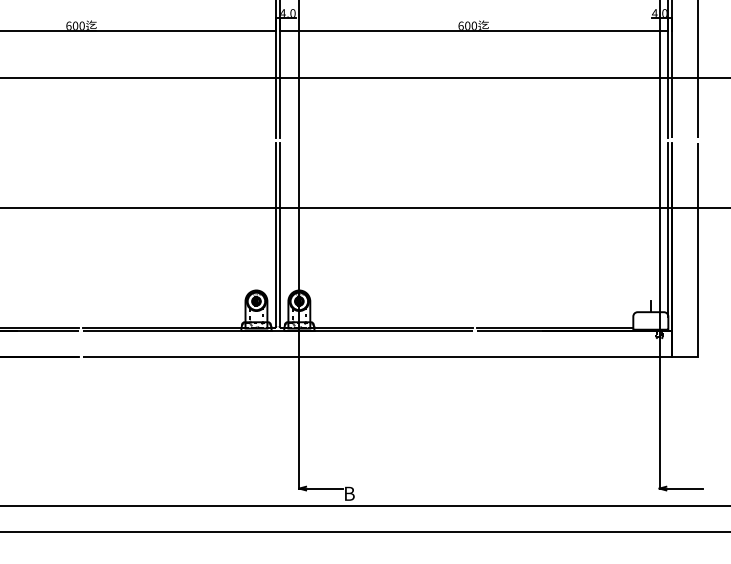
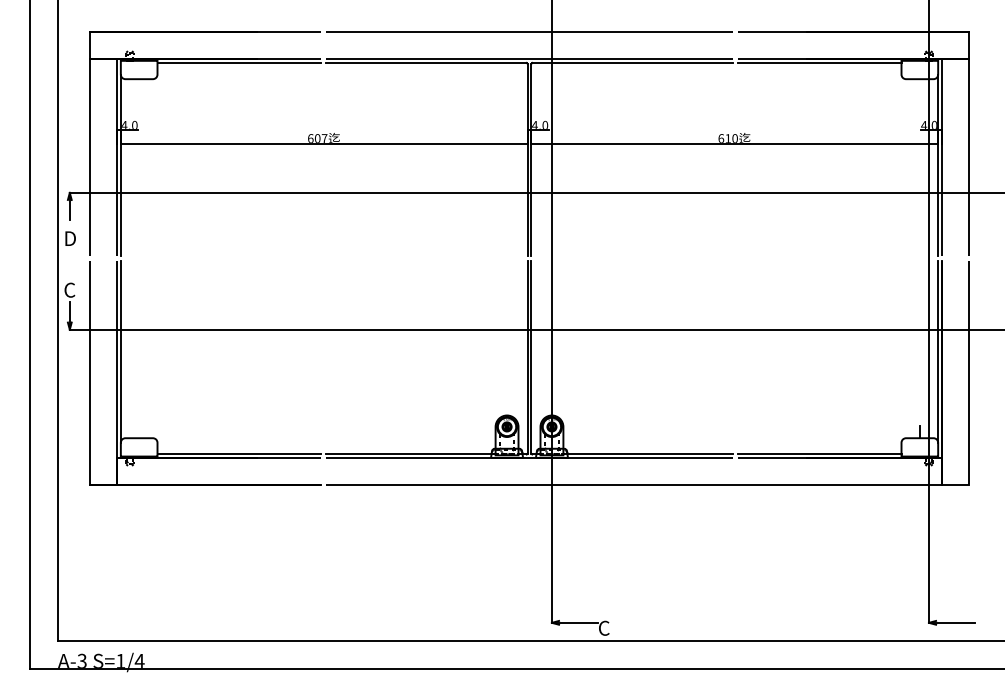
text: (82, 25) -> (324, 138), 600 -> 607
text: (467, 25) -> (727, 138), 600 -> 610
text: (349, 493) -> (604, 627), B -> C

